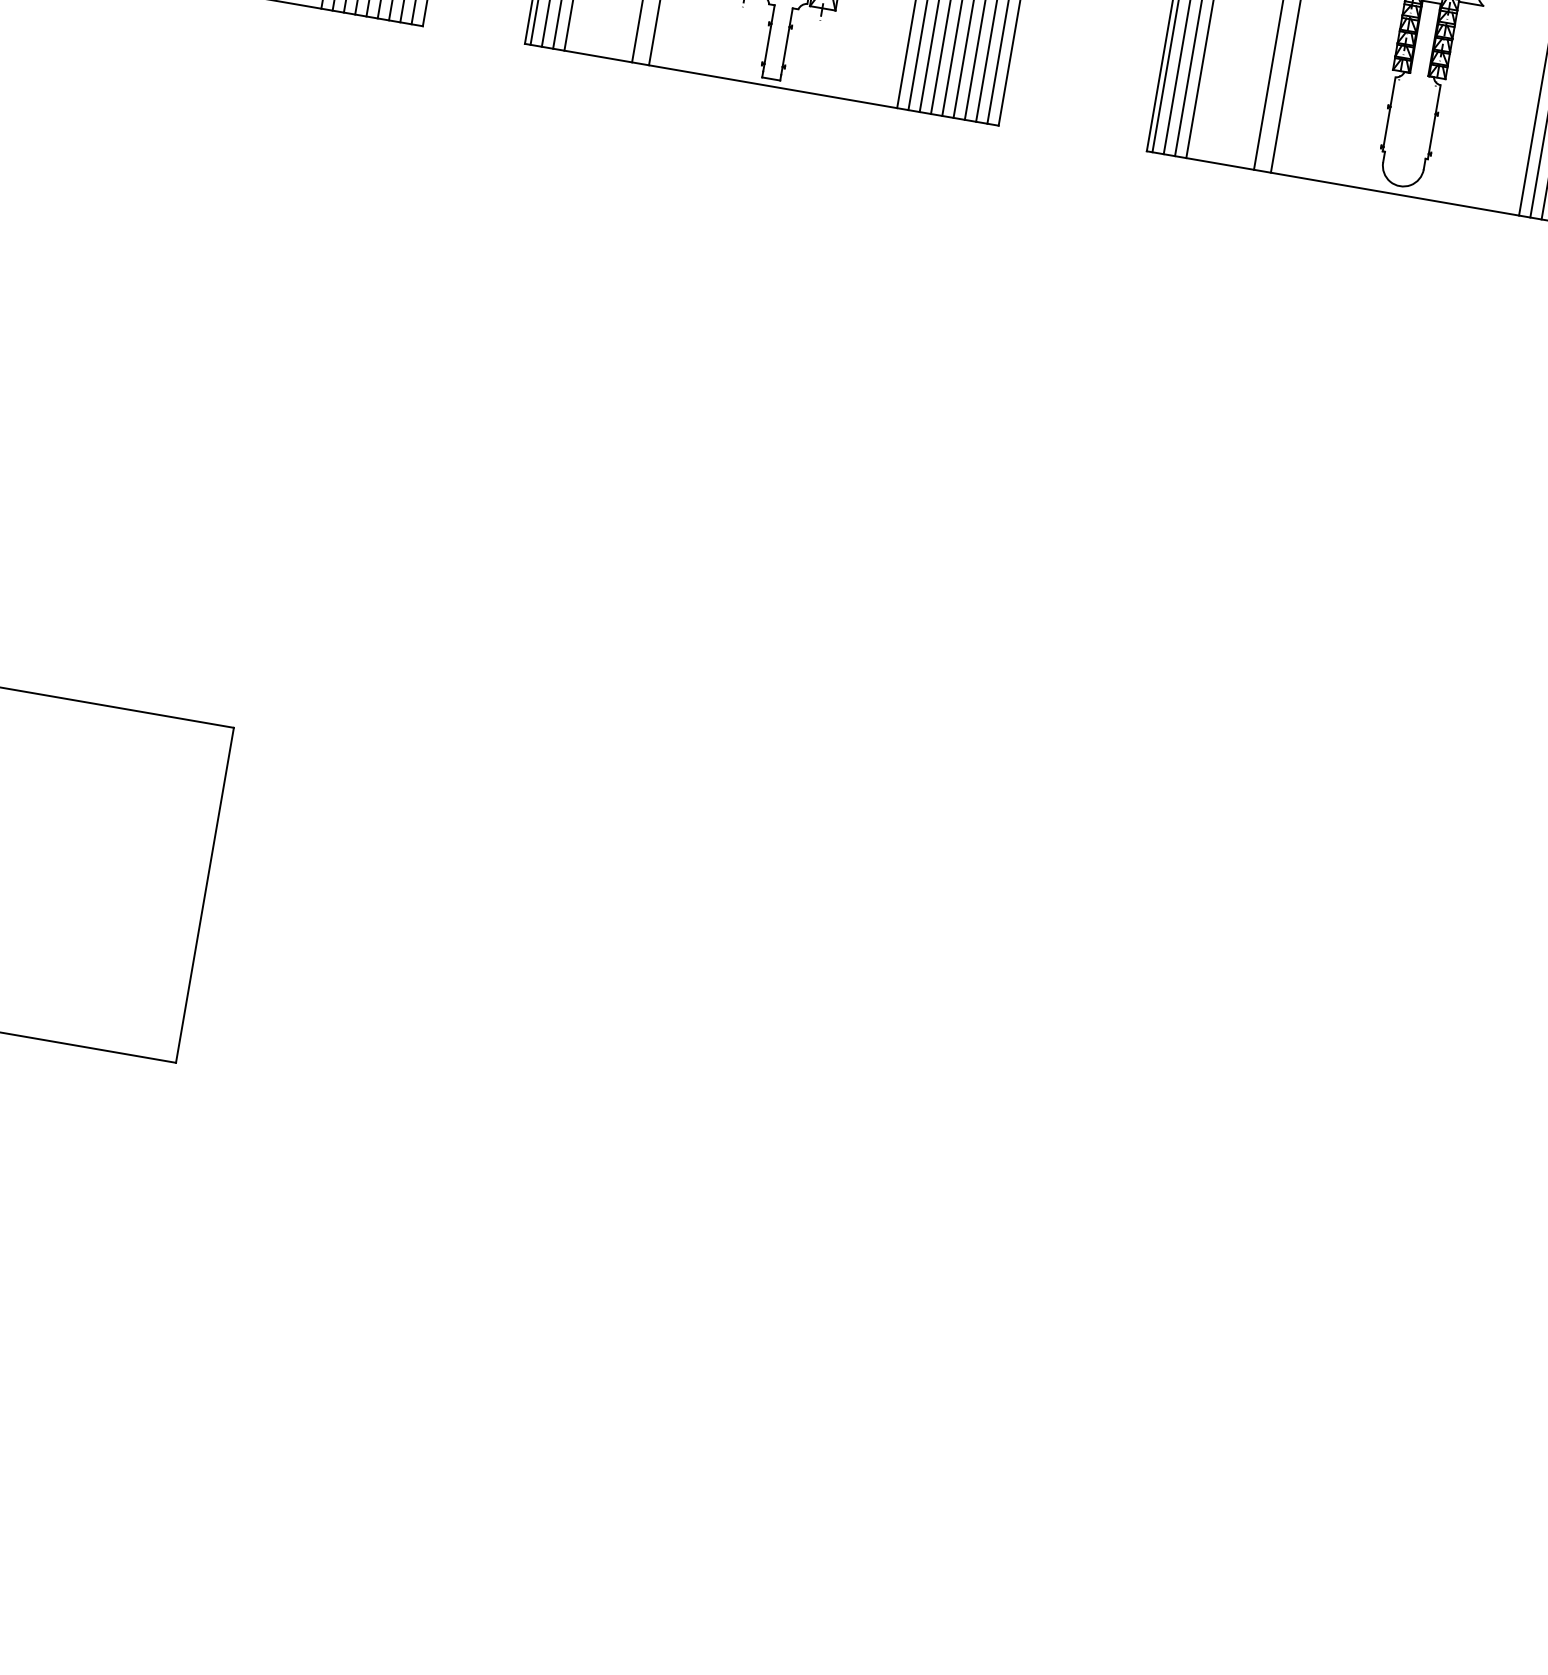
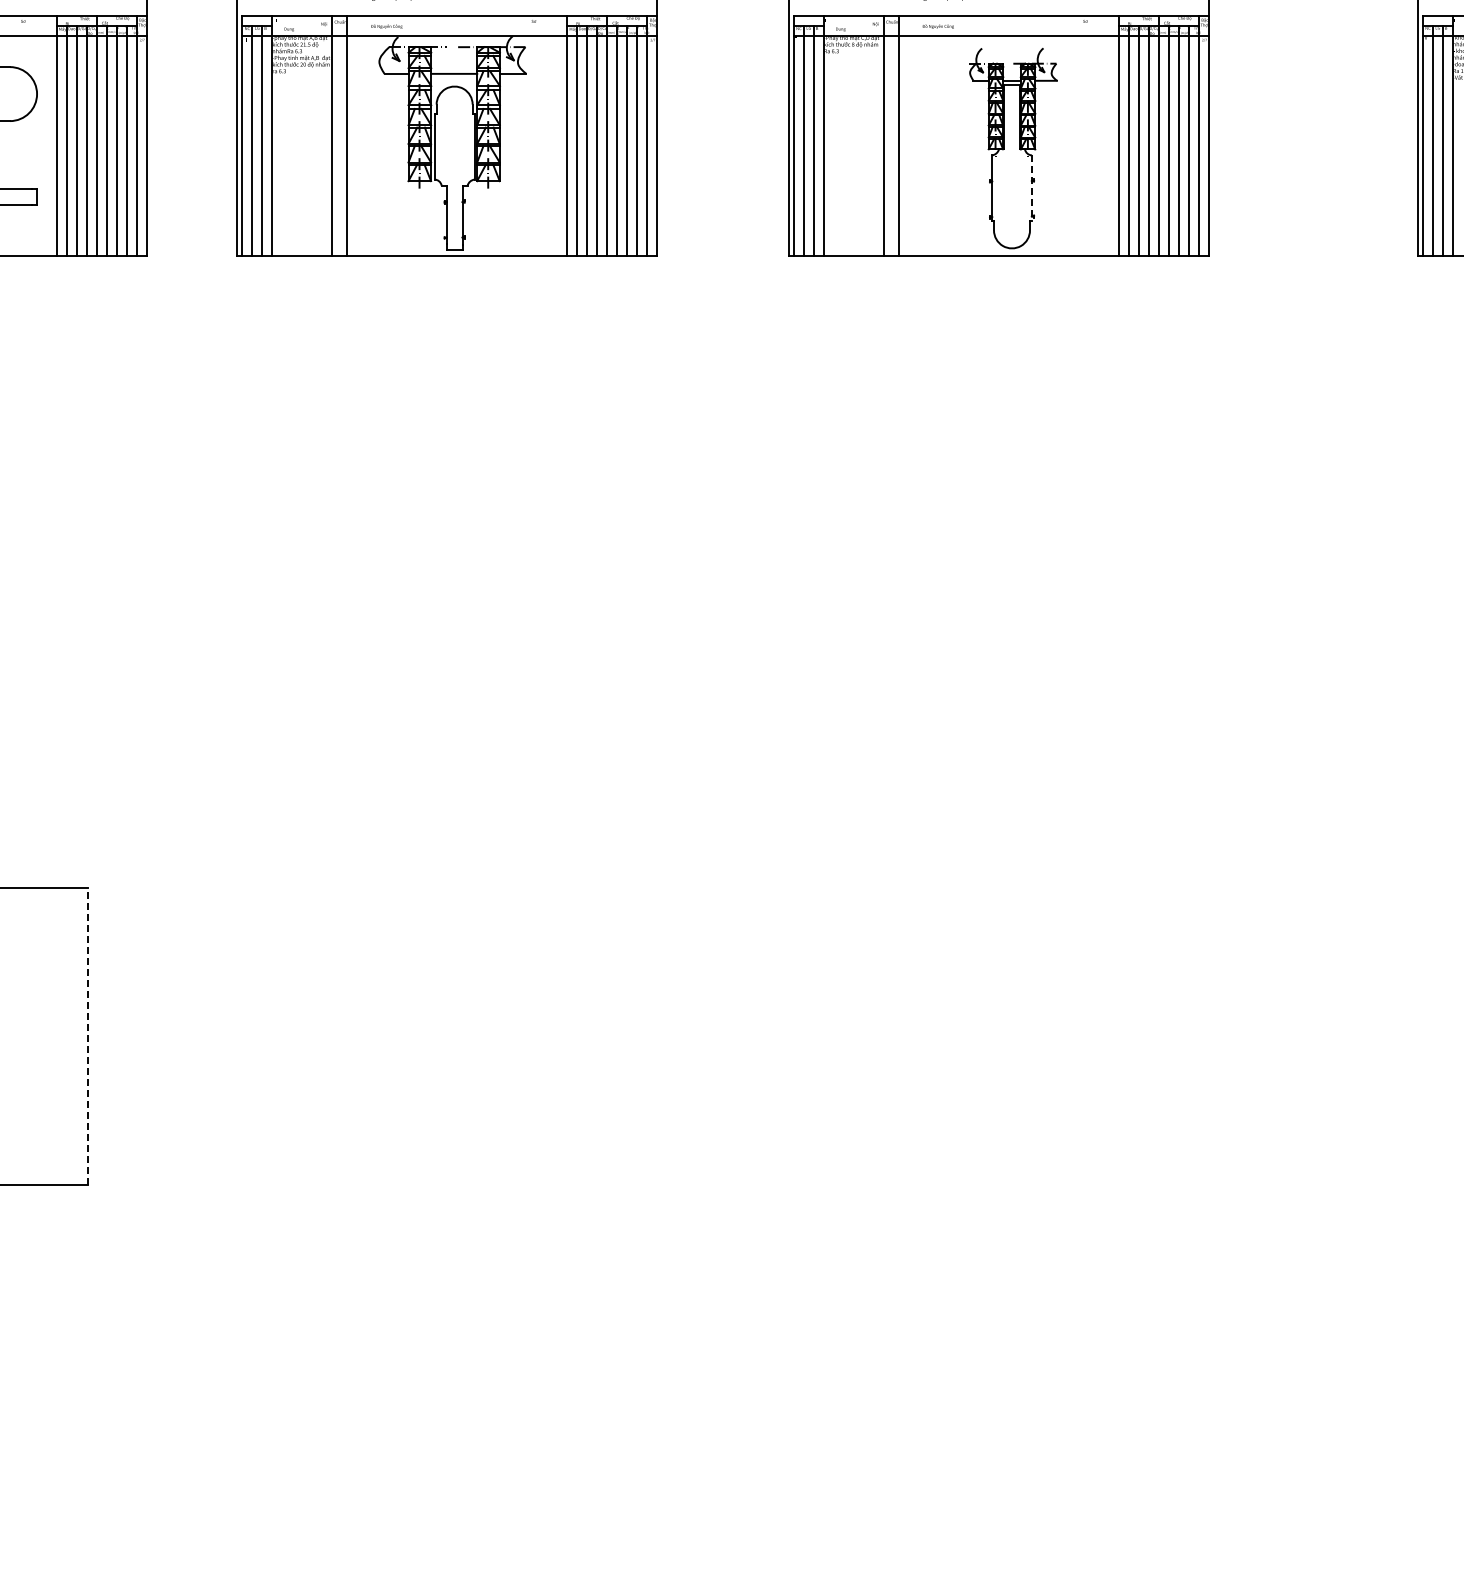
line: (1434, 122) -> (1032, 188), solid -> dashed
line: (205, 894) -> (88, 1036), solid -> dashed

